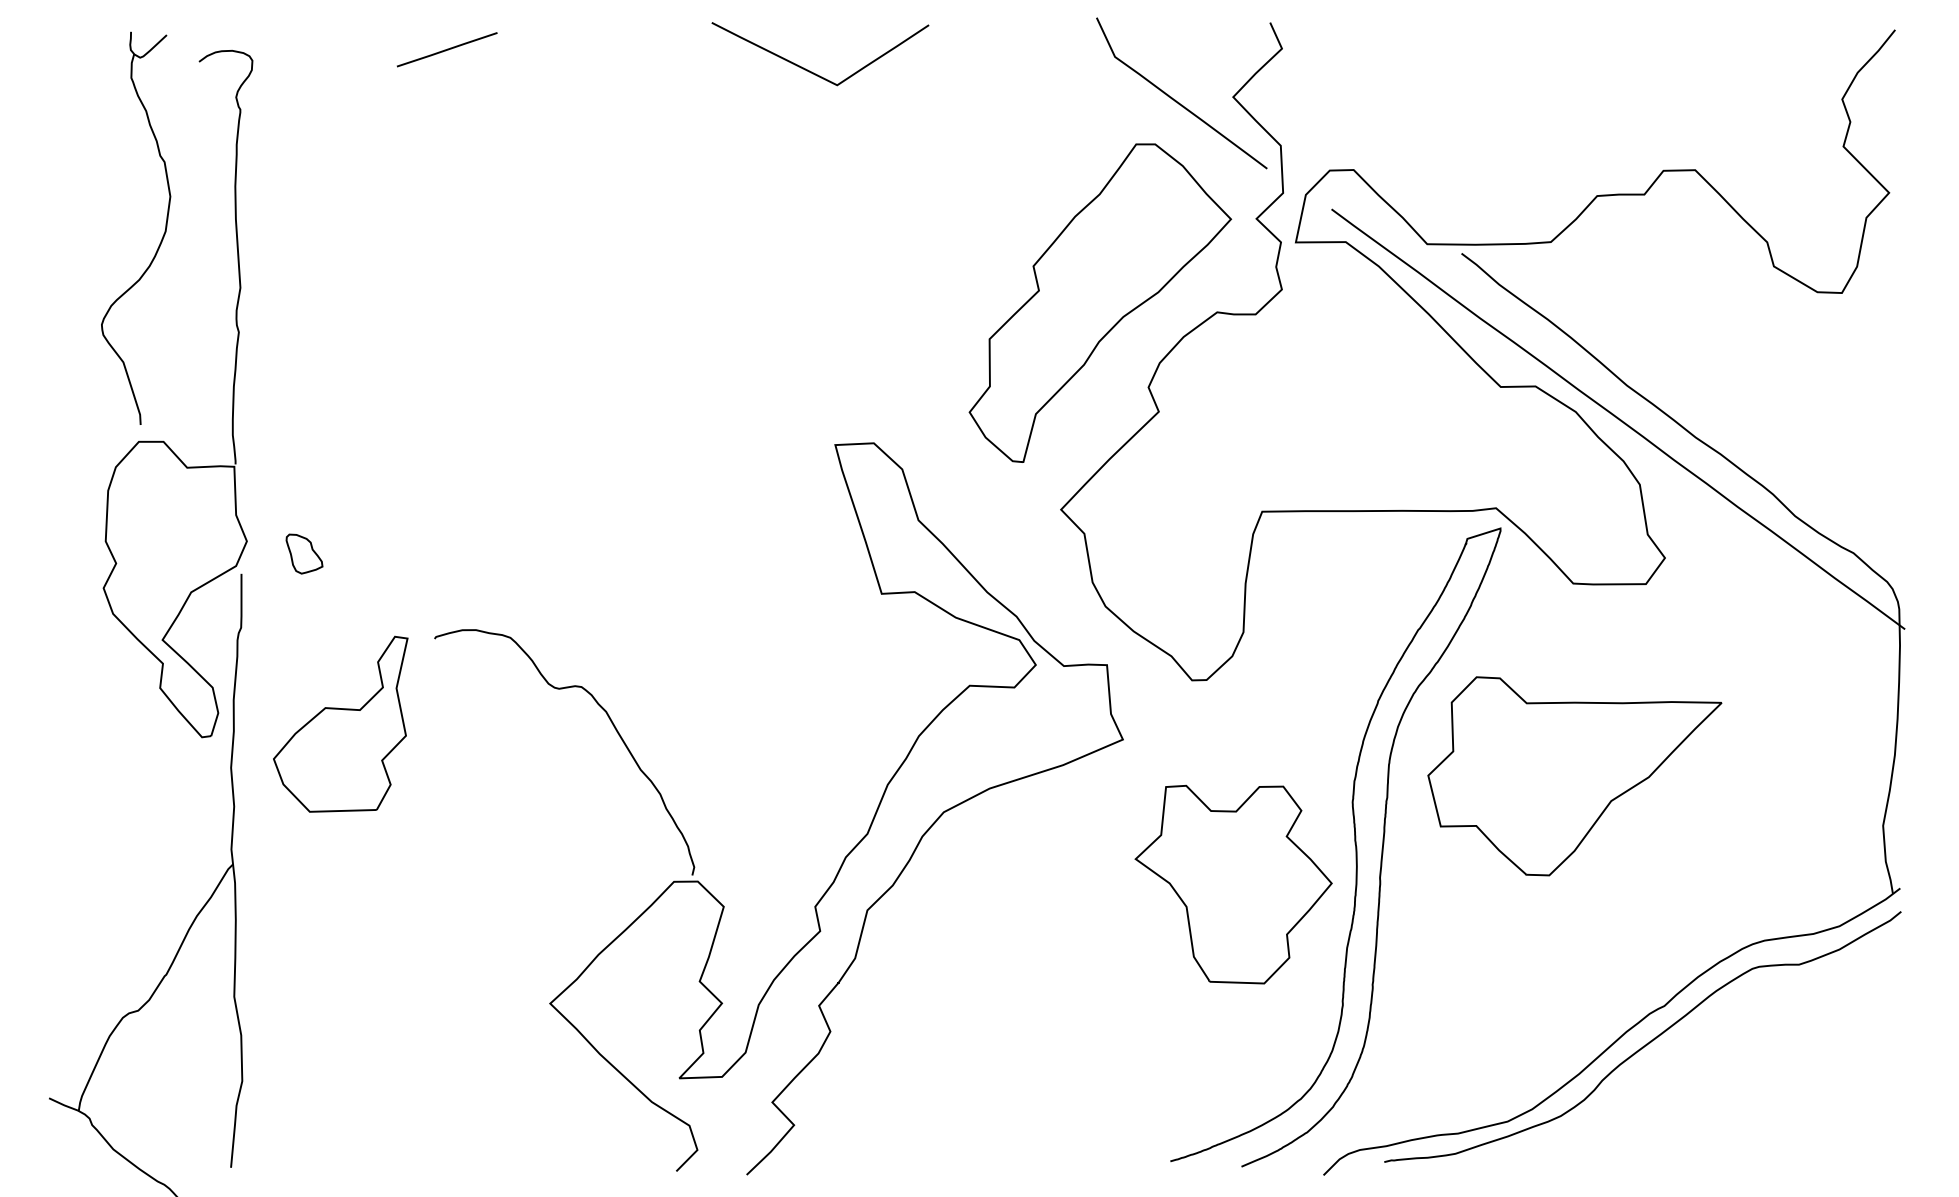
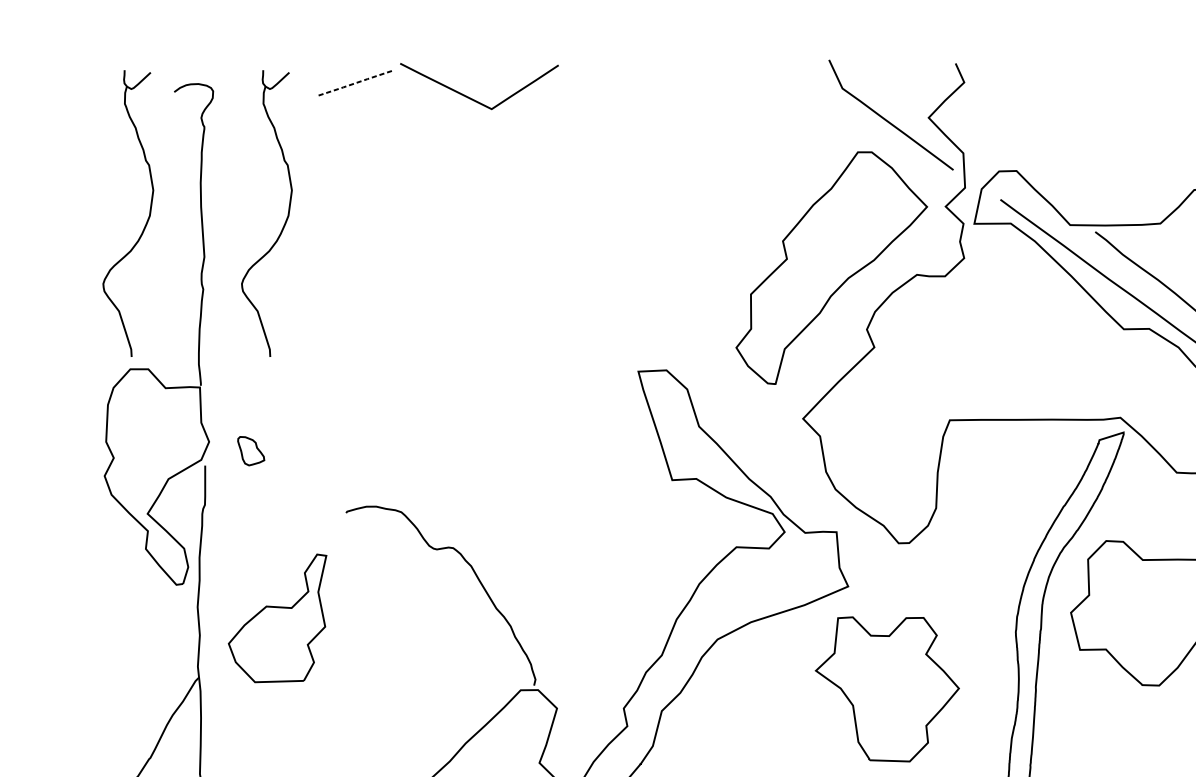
line: (447, 49) -> (355, 83), solid -> dashed
curve: (811, 71) -> (472, 99), moved
part: (351, 238) -> (285, 220), added
part: (340, 723) -> (277, 617), moved
part: (1233, 884) -> (887, 689), moved

